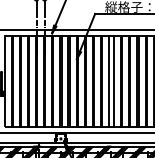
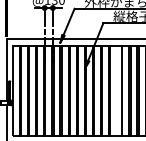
line: (109, 81) -> (117, 90), removed

